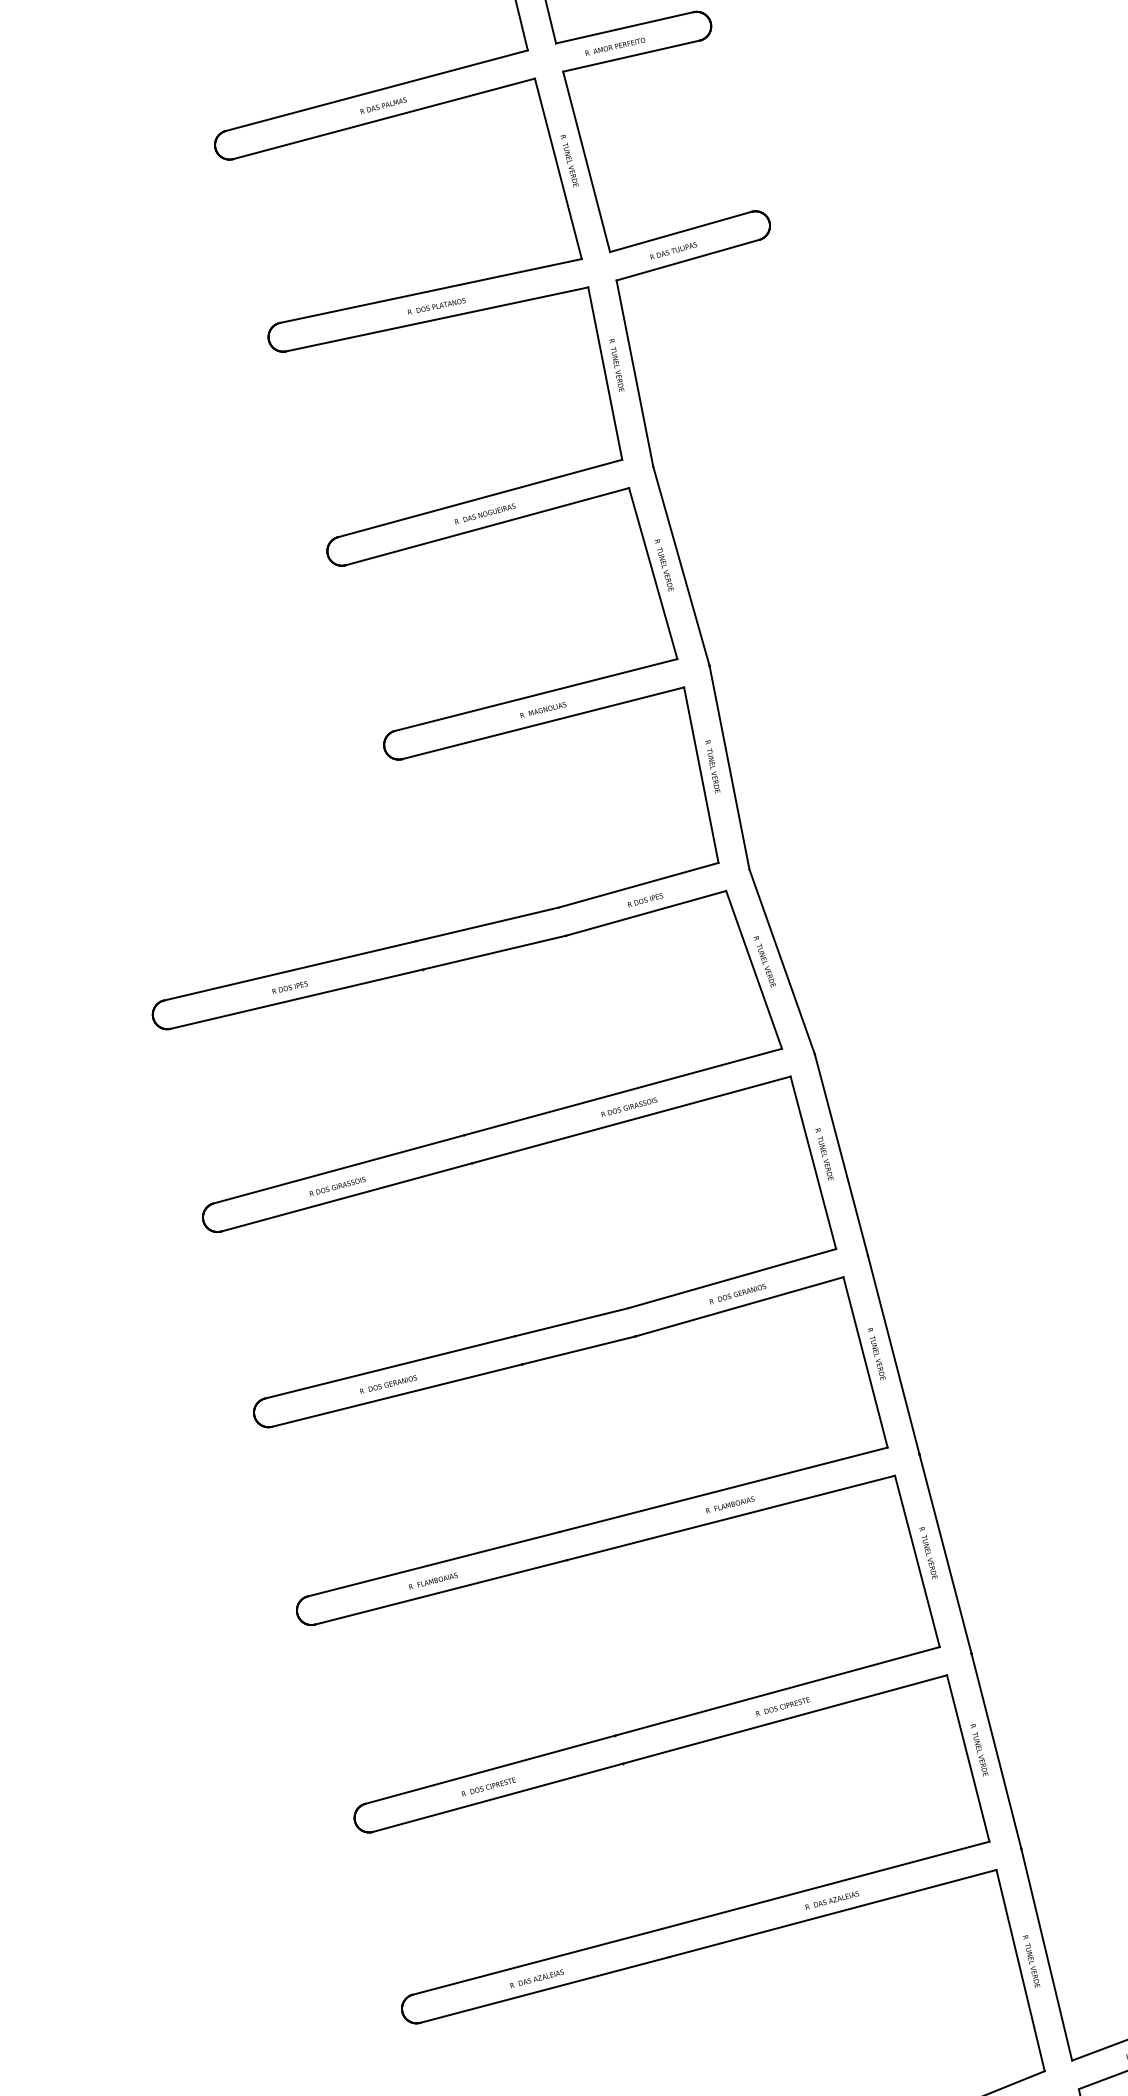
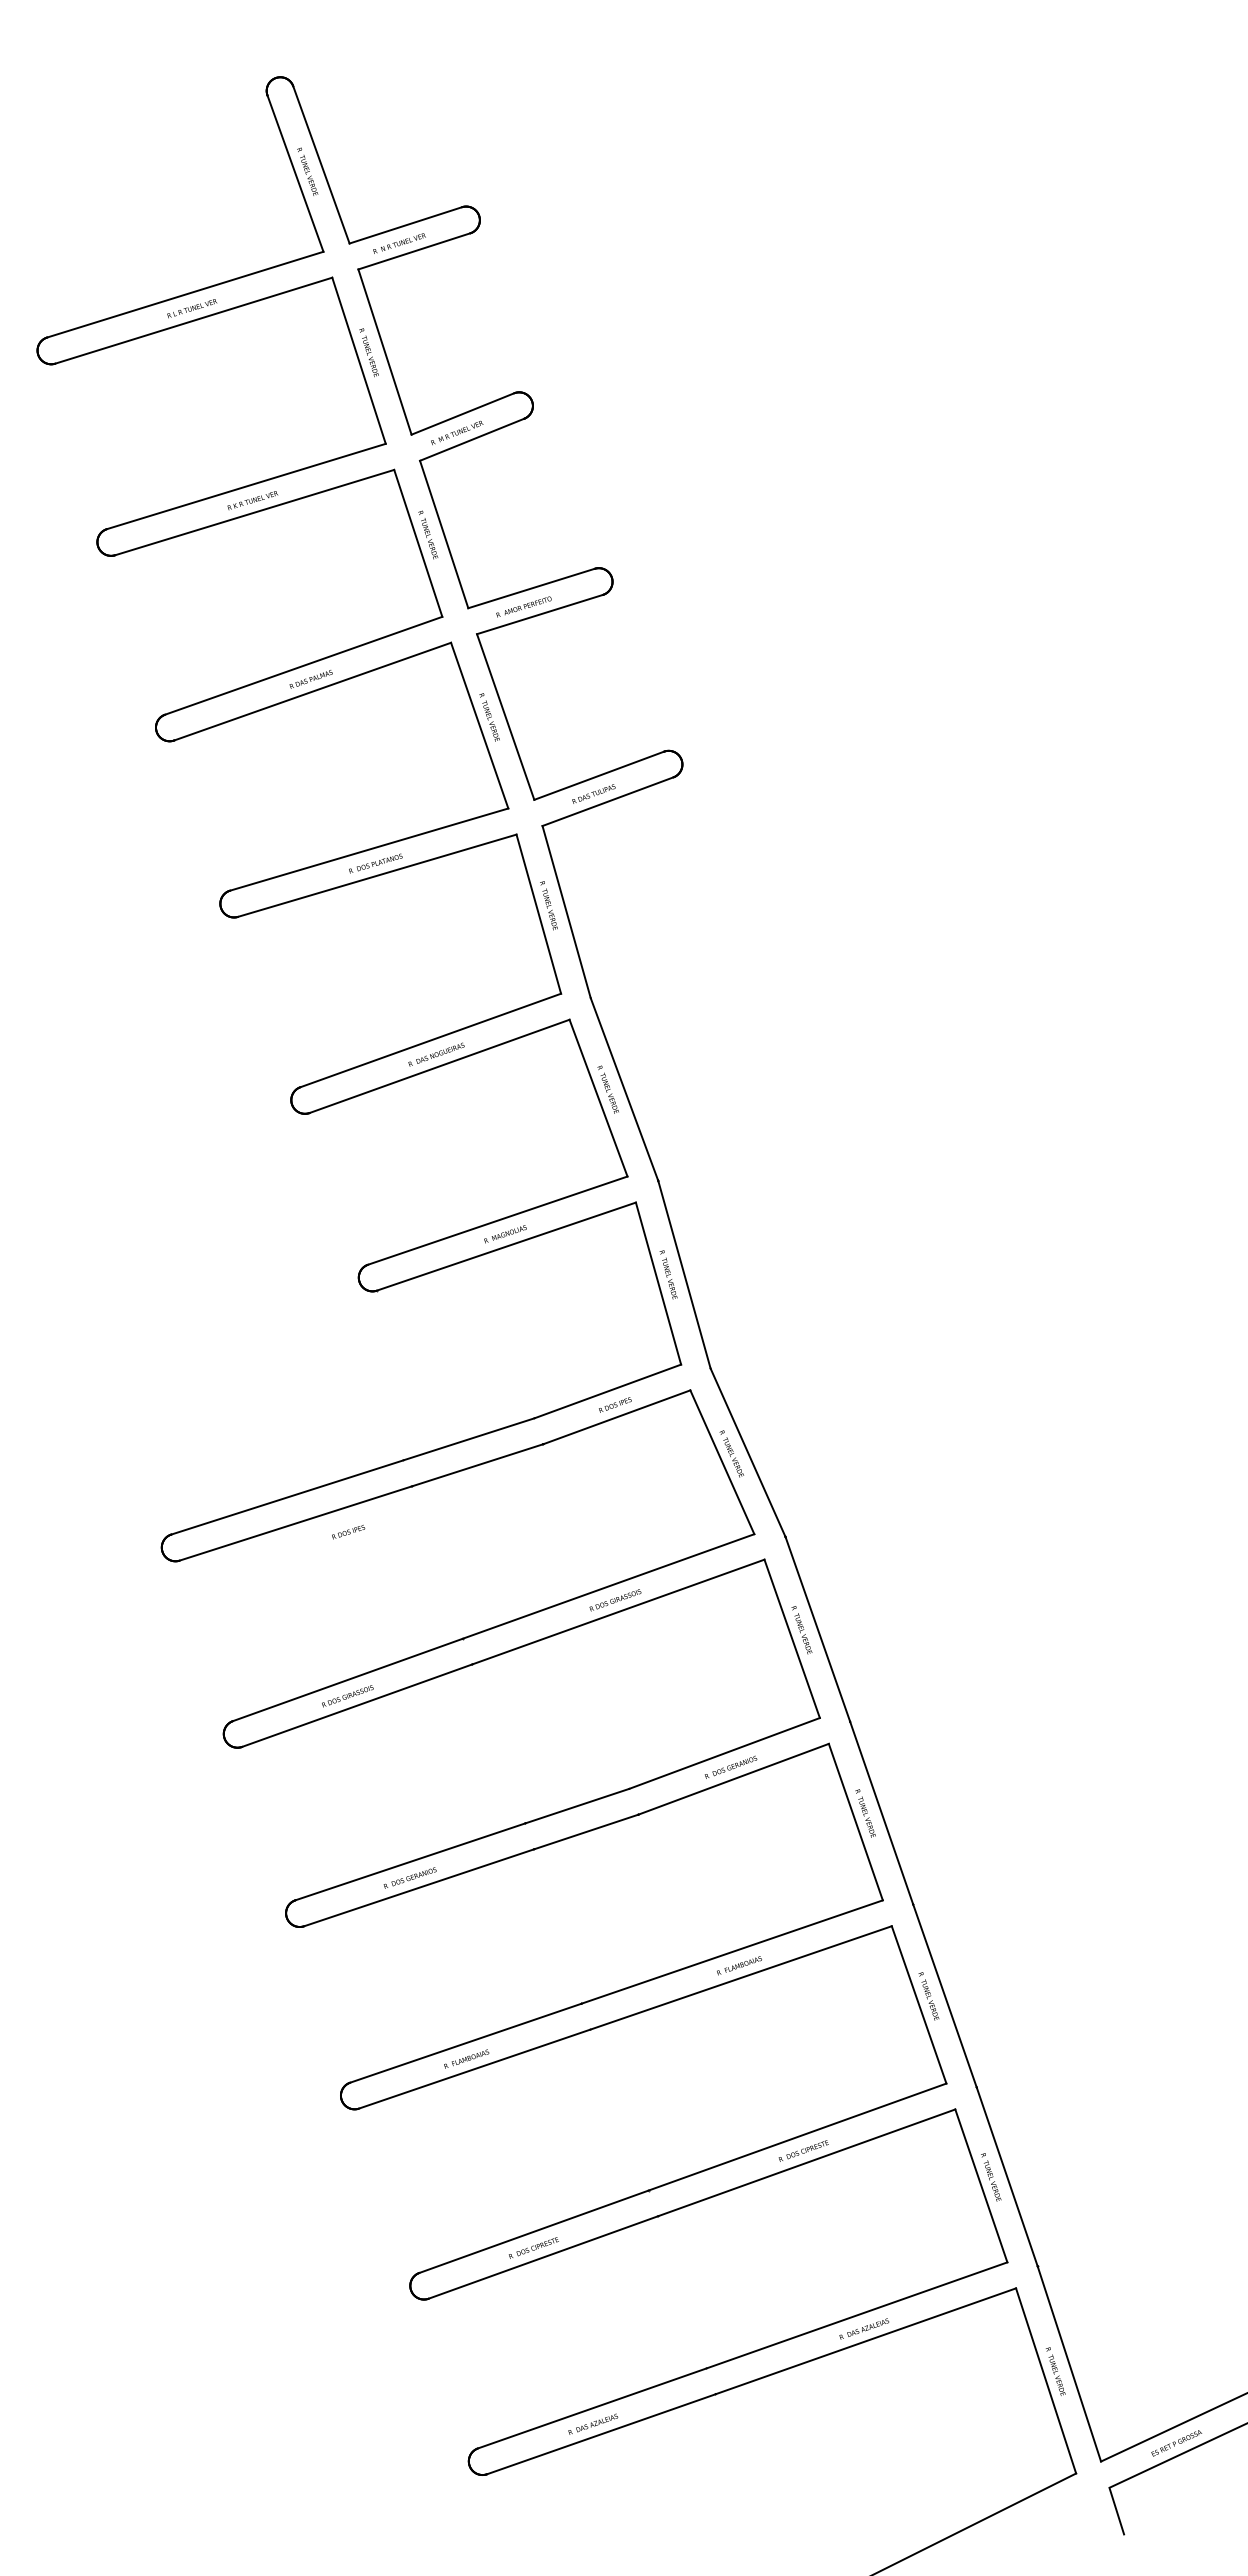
text: (289, 987) -> (348, 1532), moved

